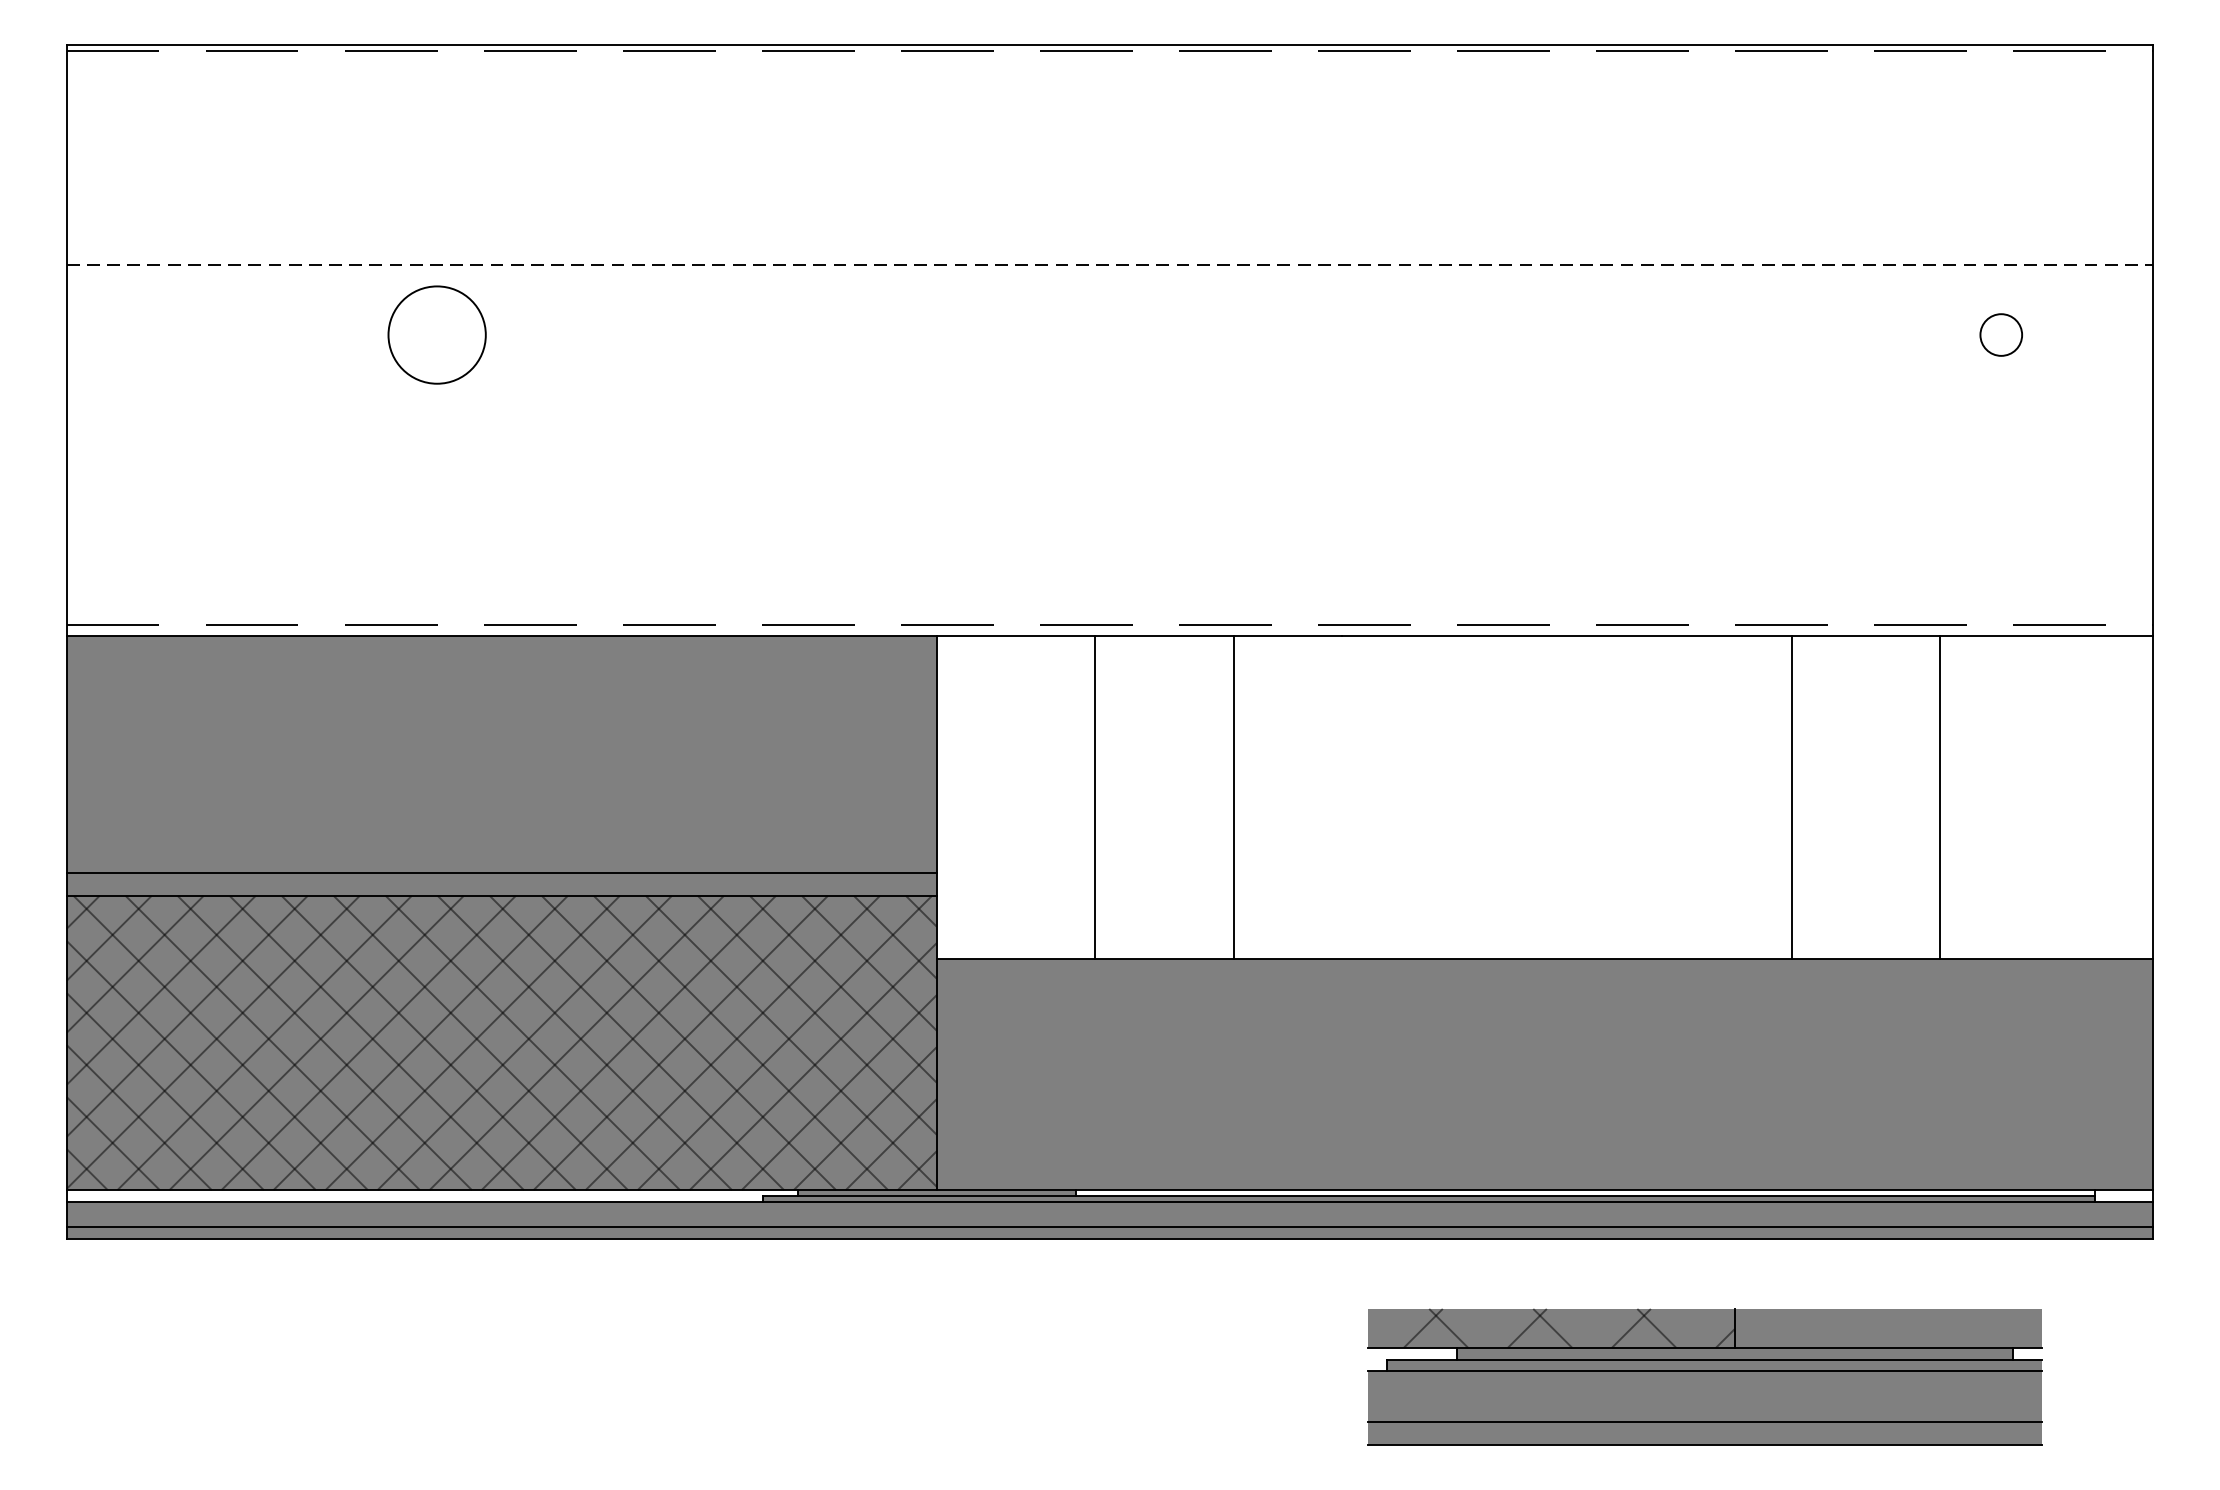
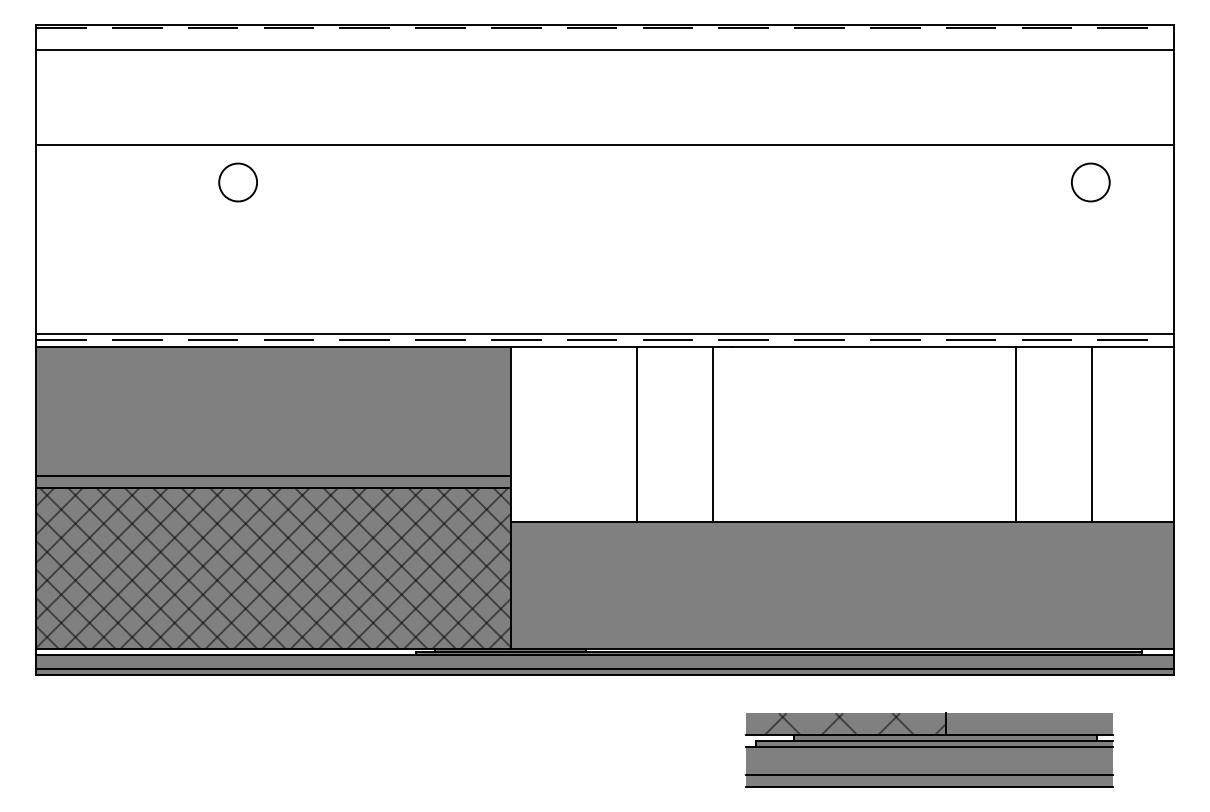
line: (1109, 91) -> (604, 49), added
line: (1110, 265) -> (605, 144), dashed -> solid
circle: (435, 335) -> (237, 182), size x0.71
circle: (2000, 335) -> (1090, 182), size x1.67
line: (1109, 613) -> (604, 334), added
line: (1094, 797) -> (636, 434), moved
line: (1233, 797) -> (712, 434), moved
line: (1791, 797) -> (1015, 434), moved
line: (1940, 797) -> (1091, 434), moved

